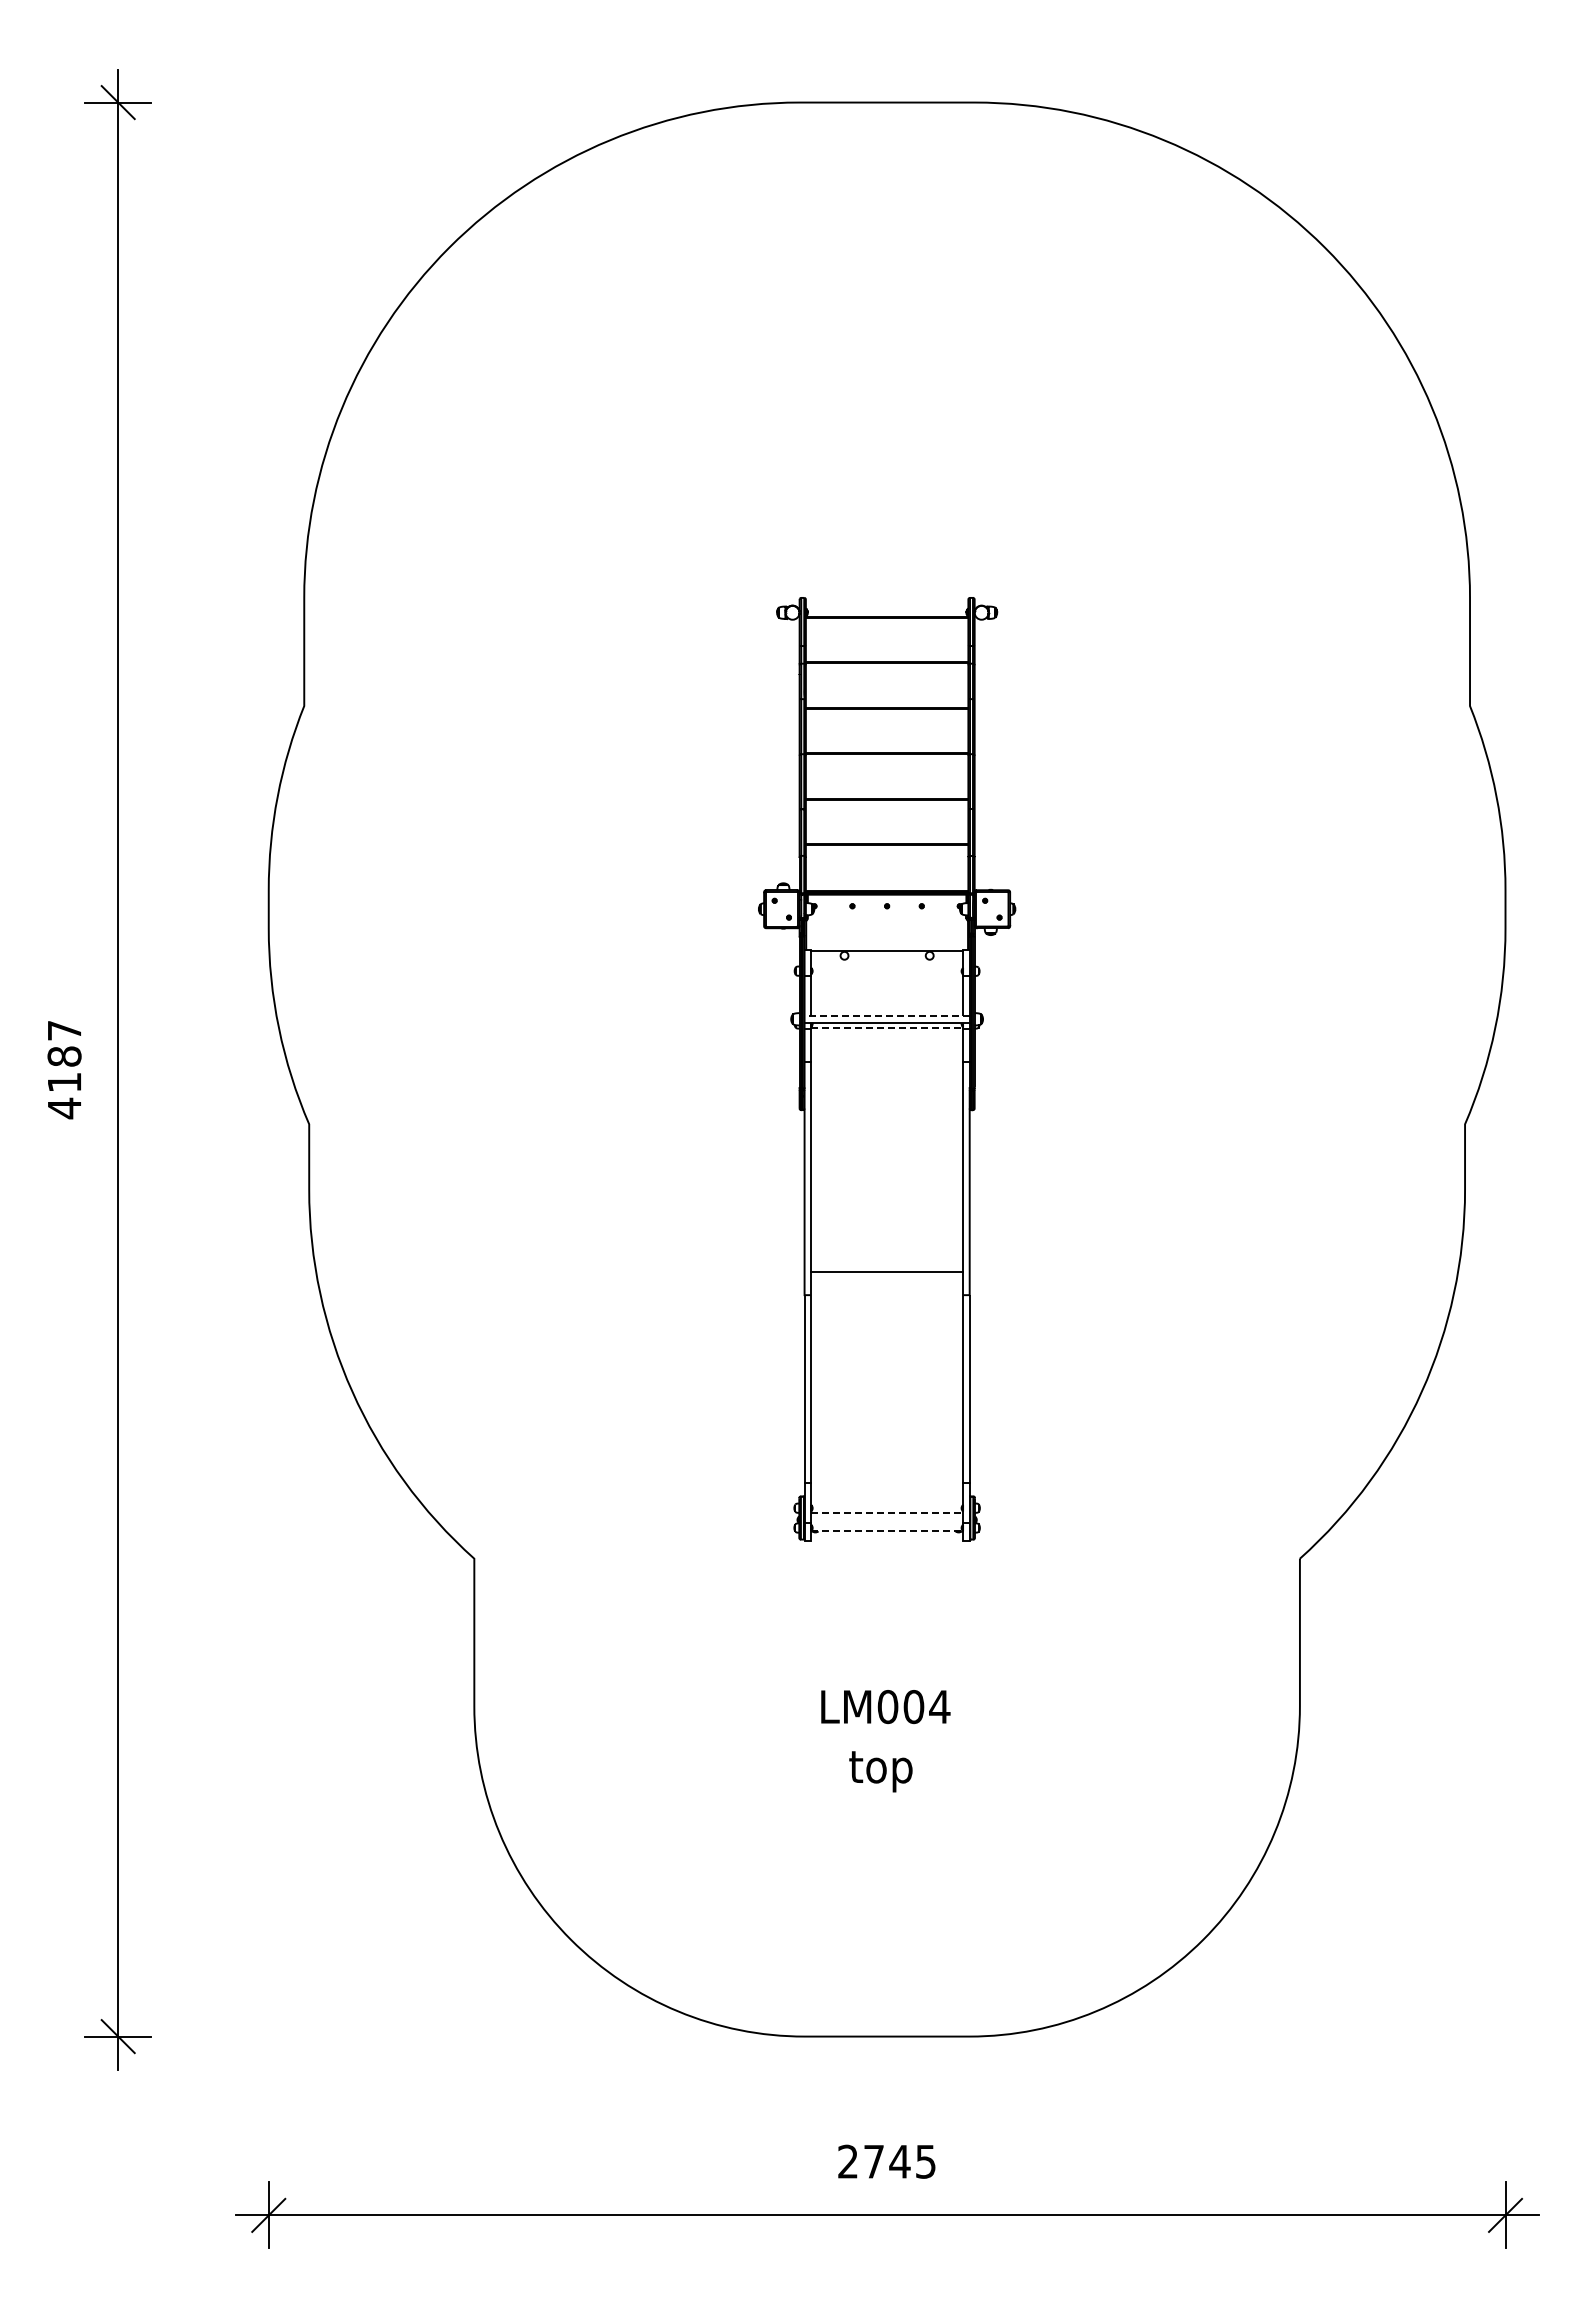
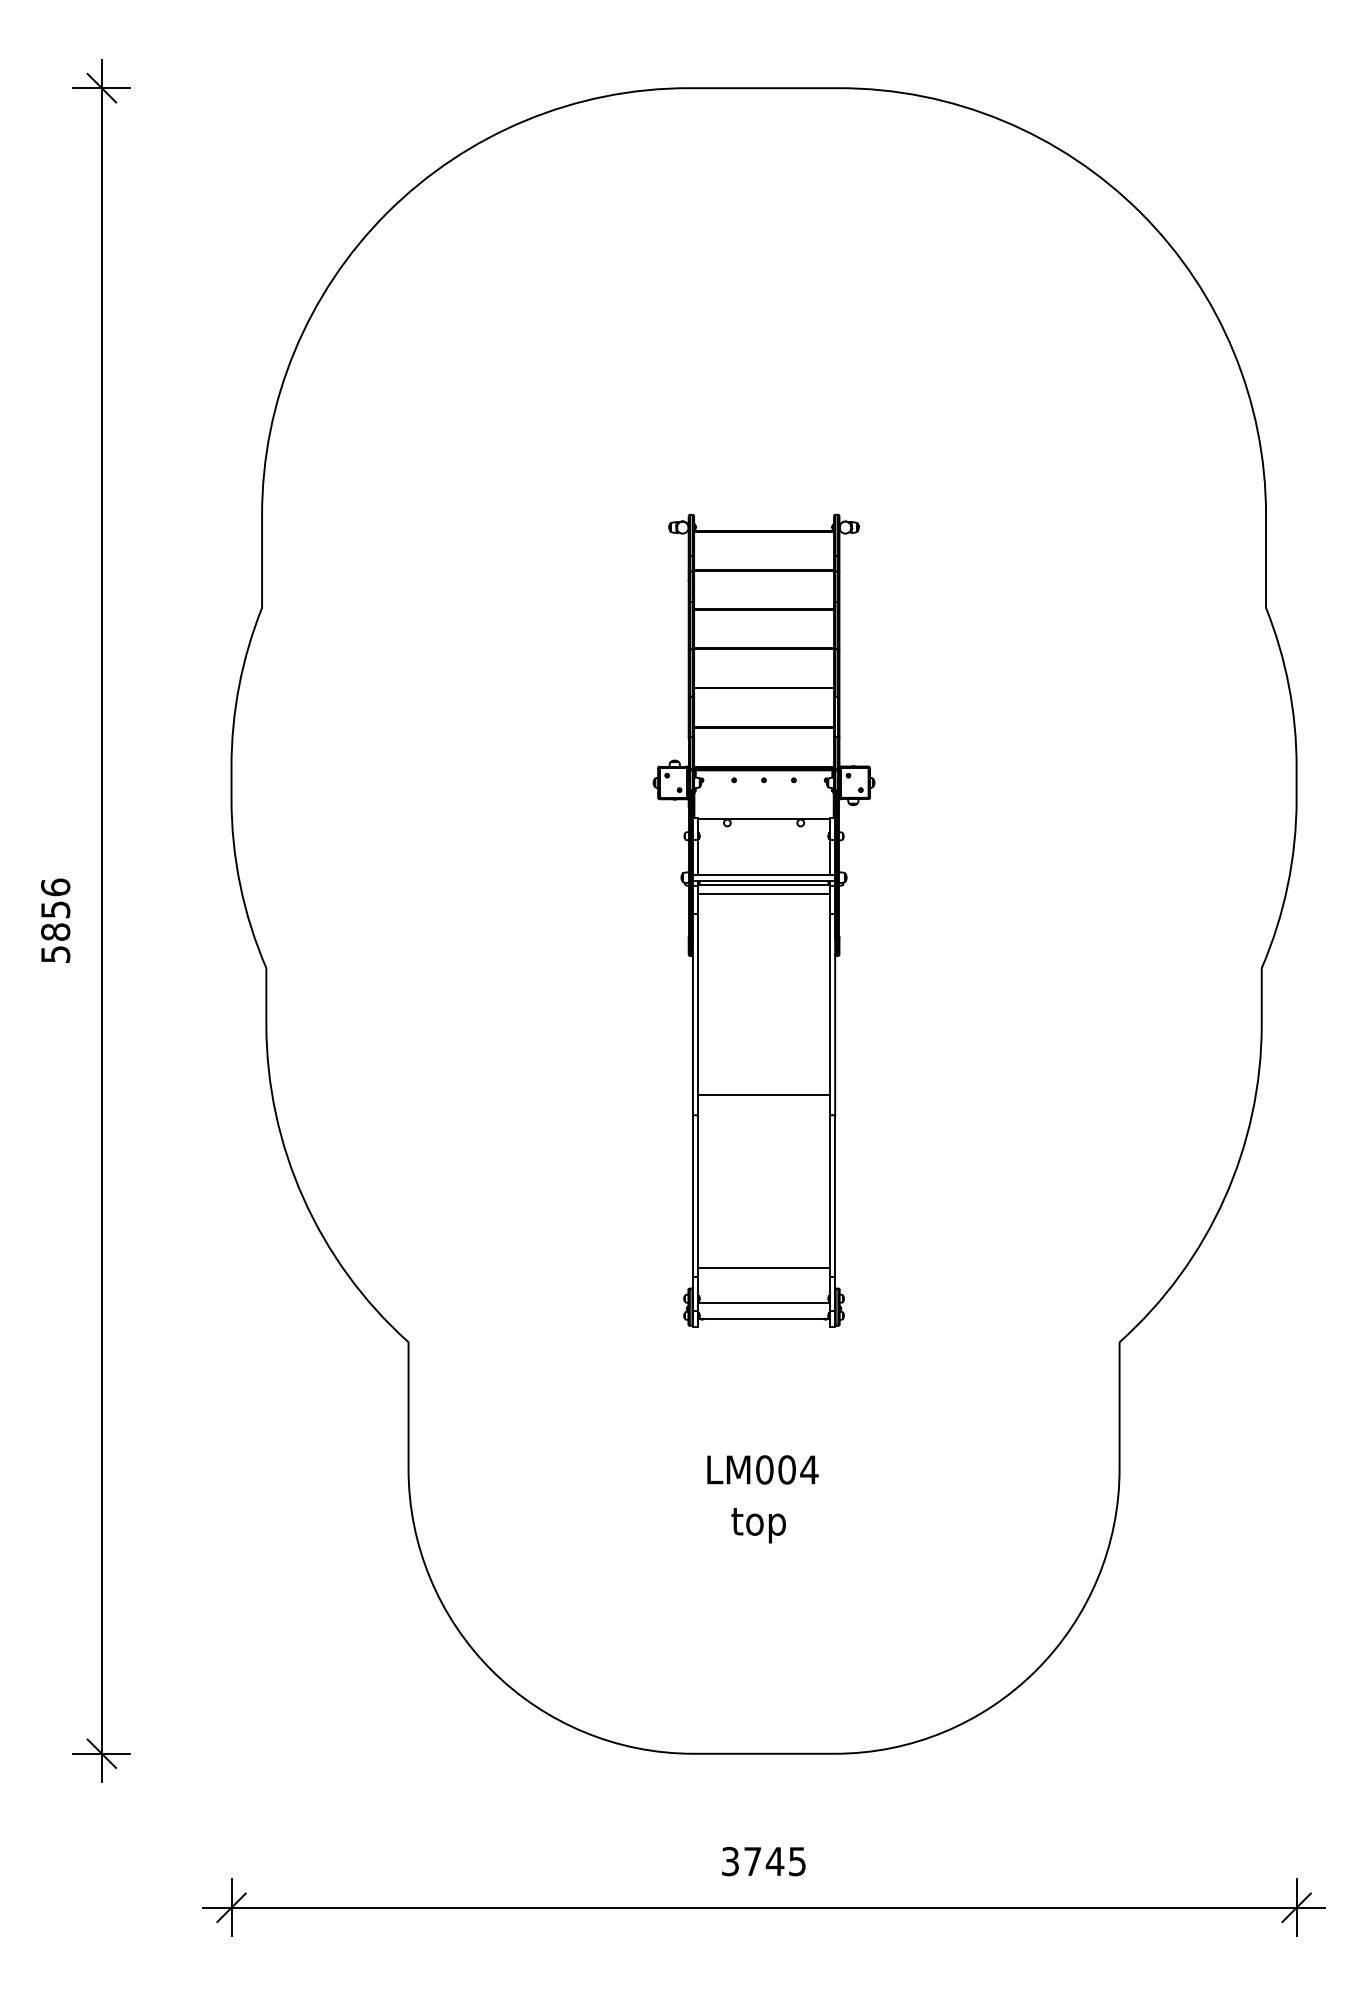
line: (887, 1015) -> (764, 874), dashed -> solid
line: (887, 1027) -> (764, 884), dashed -> solid
line: (886, 1038) -> (763, 894), added
text: (64, 1069) -> (55, 920), 4187 -> 5856
line: (886, 1472) -> (763, 1267), added
line: (887, 1512) -> (764, 1302), dashed -> solid
line: (887, 1531) -> (764, 1318), dashed -> solid
text: (847, 2161) -> (729, 1861), 2745 -> 3745

